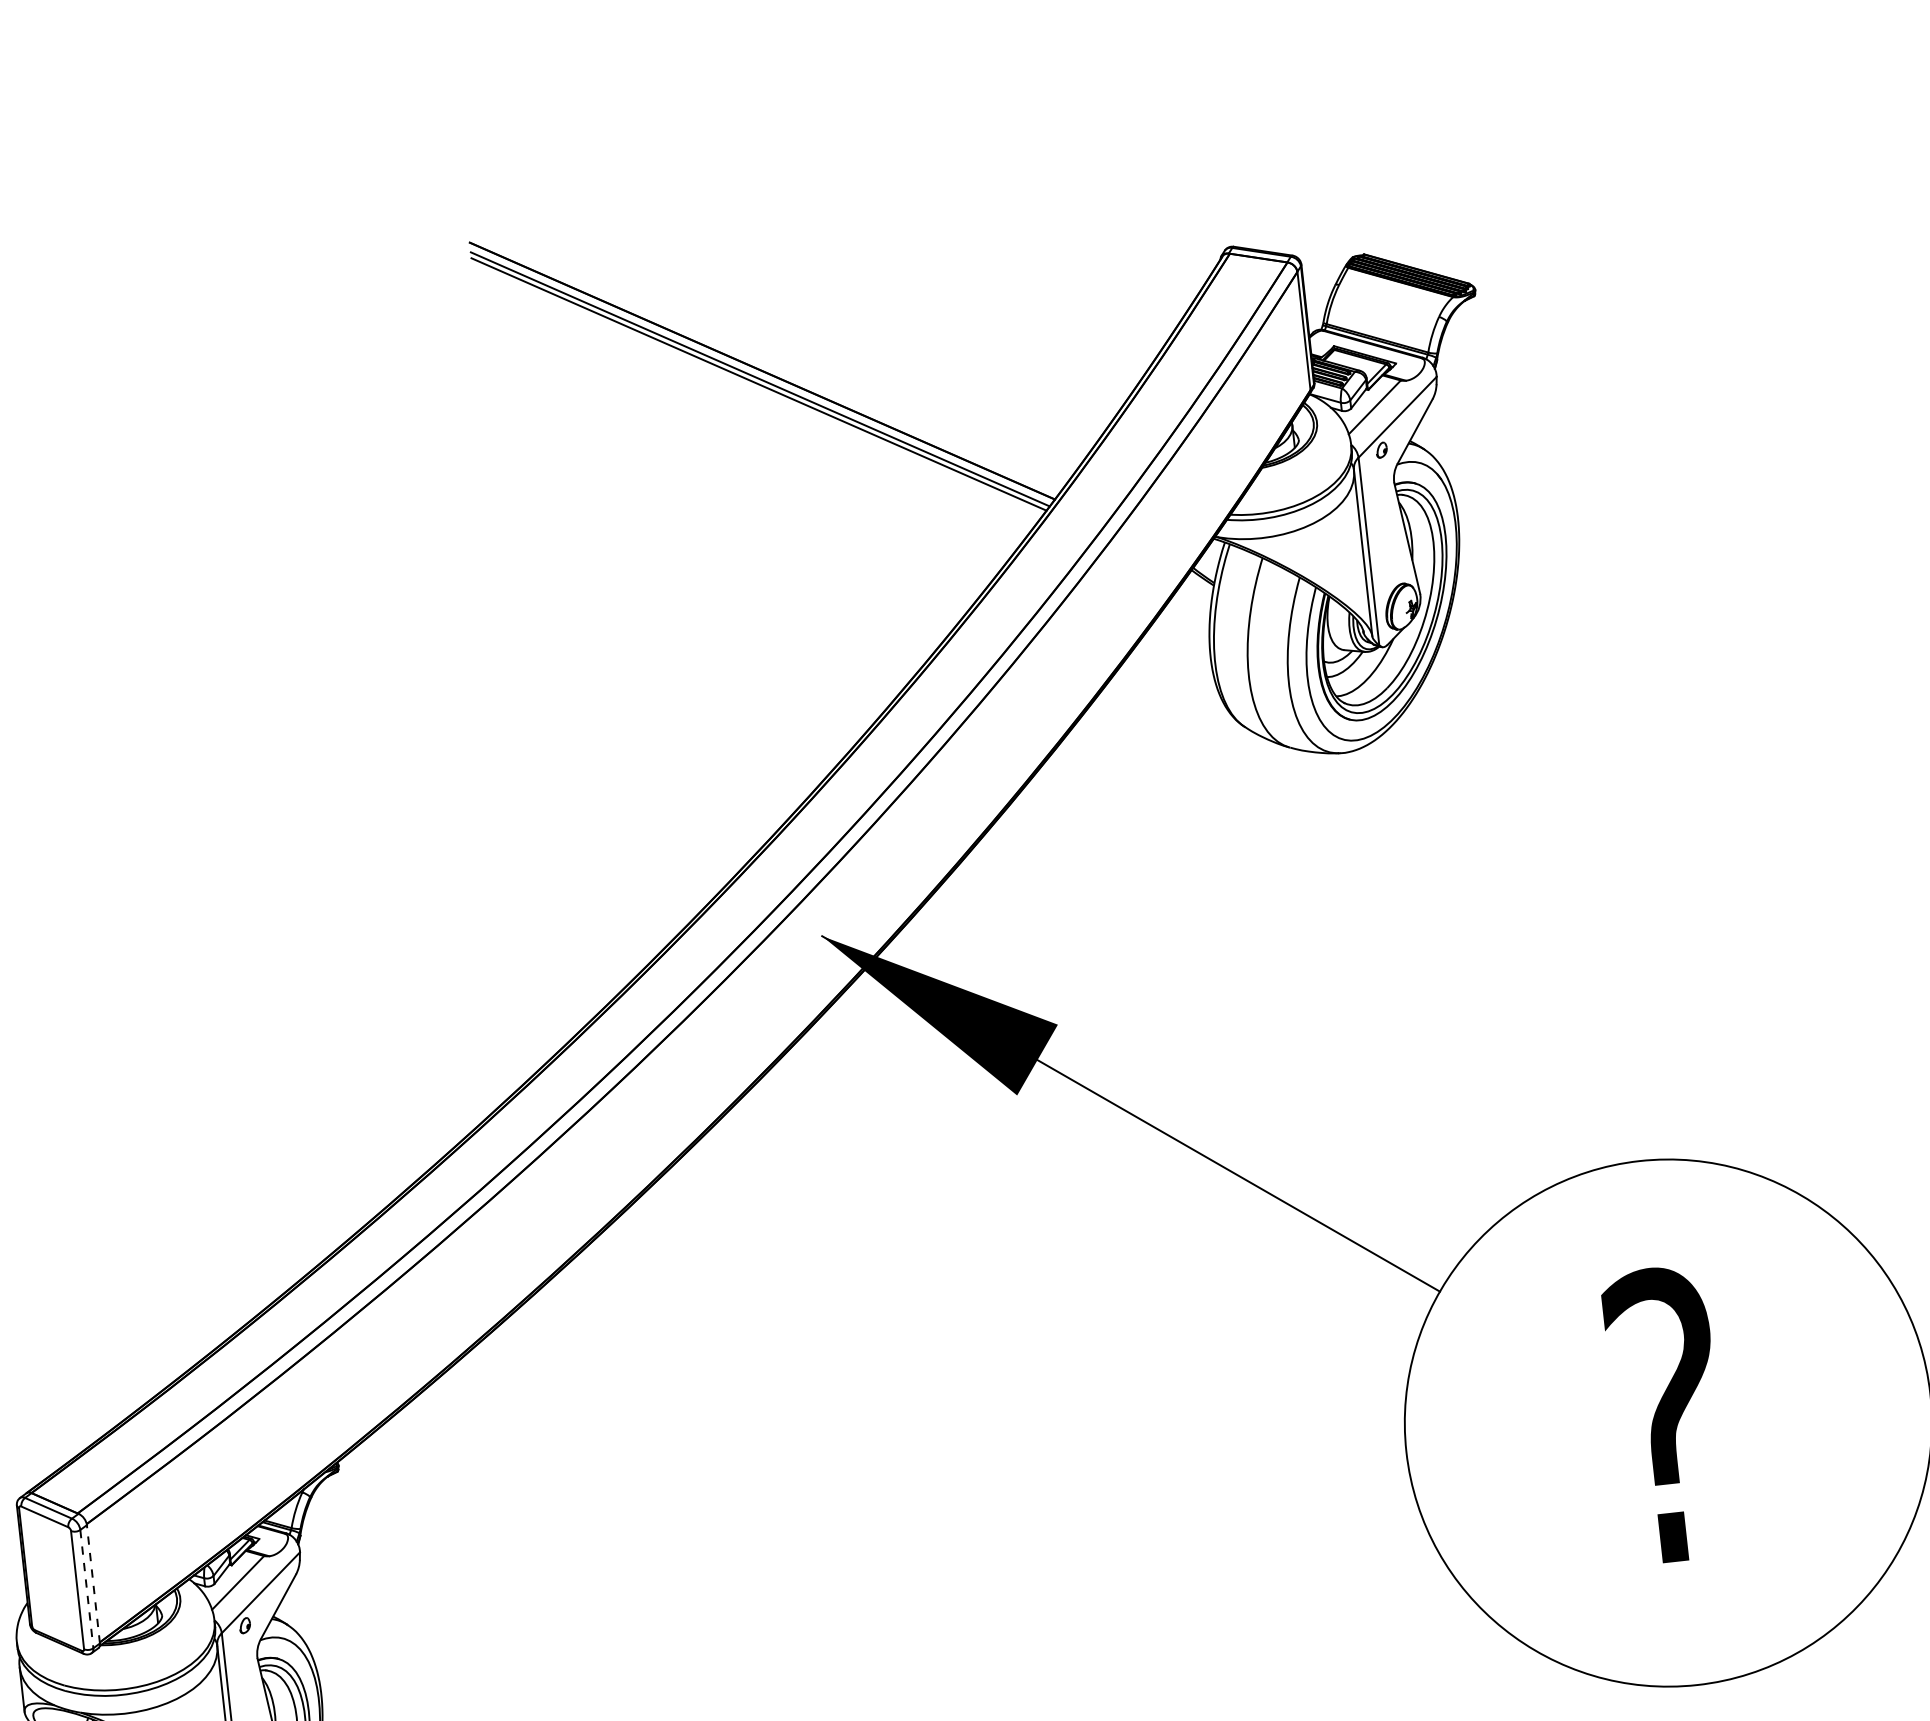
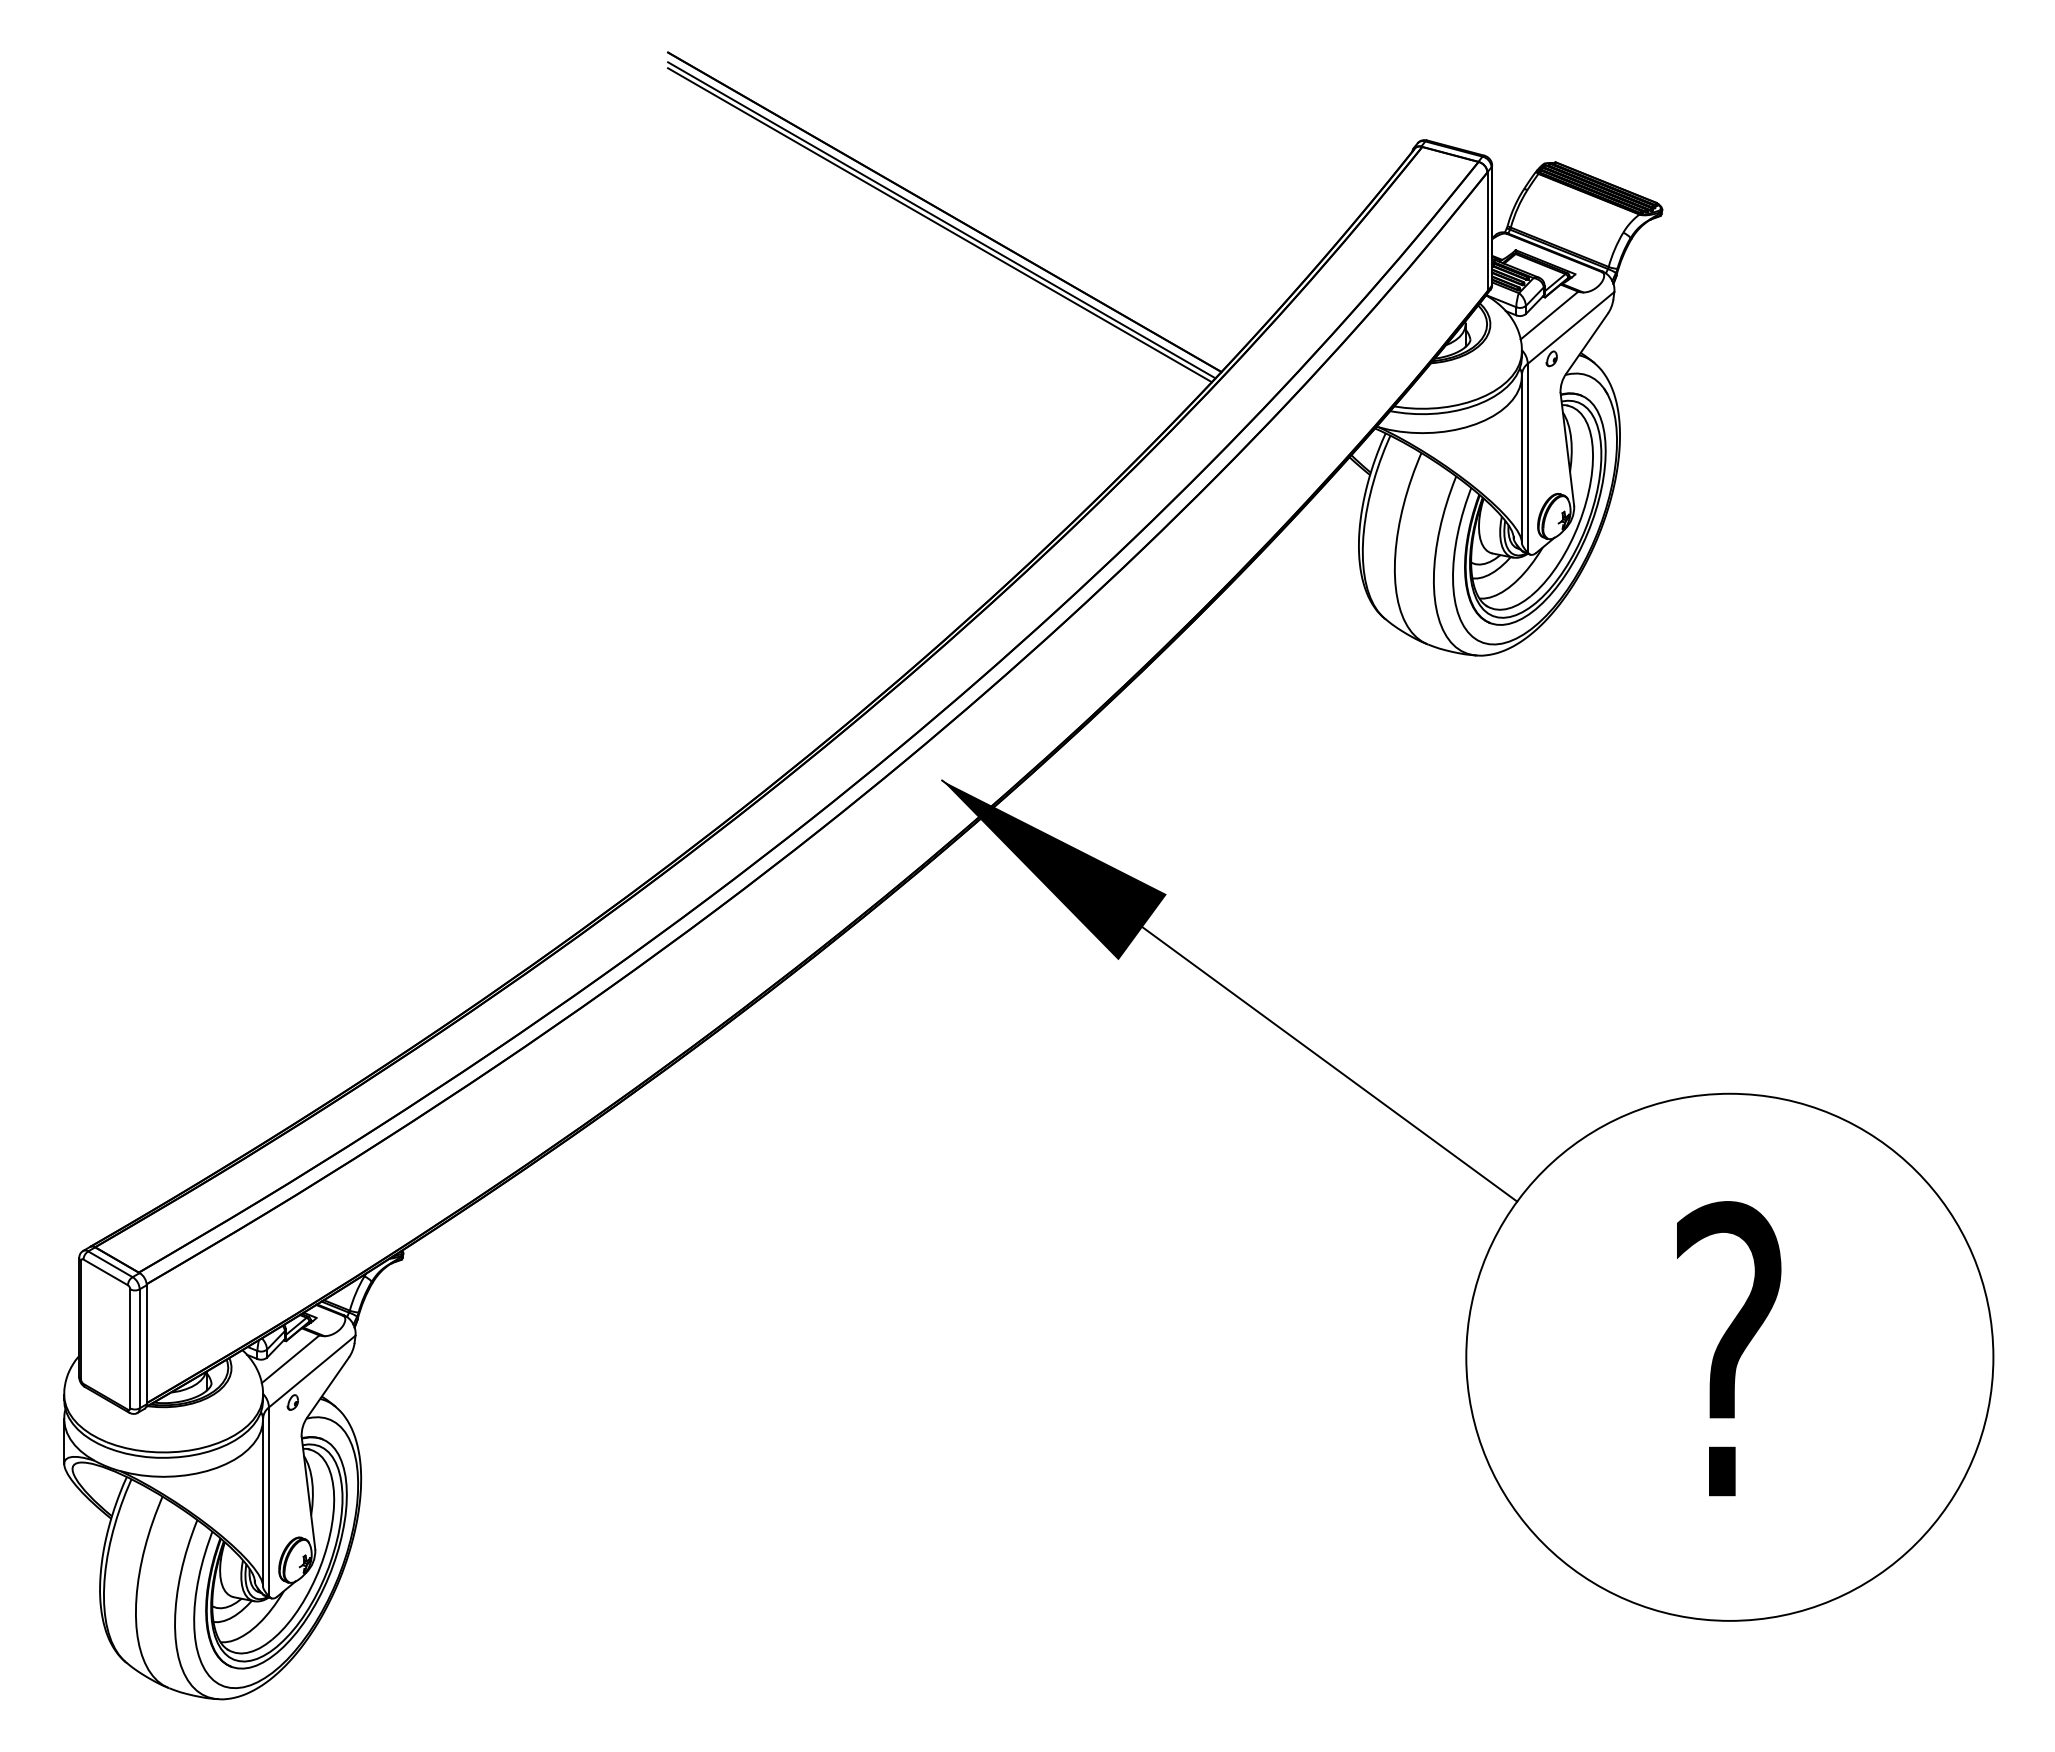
line: (93, 1584) -> (146, 1344), dashed -> solid
line: (86, 1588) -> (139, 1348), dashed -> solid

